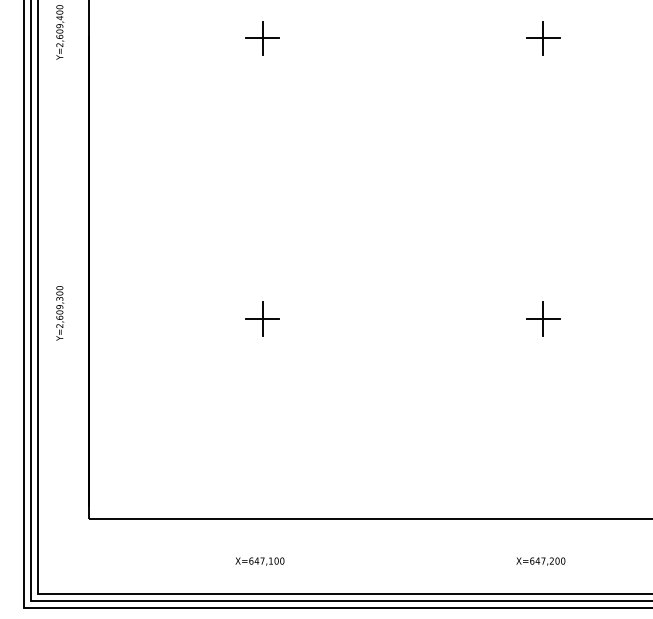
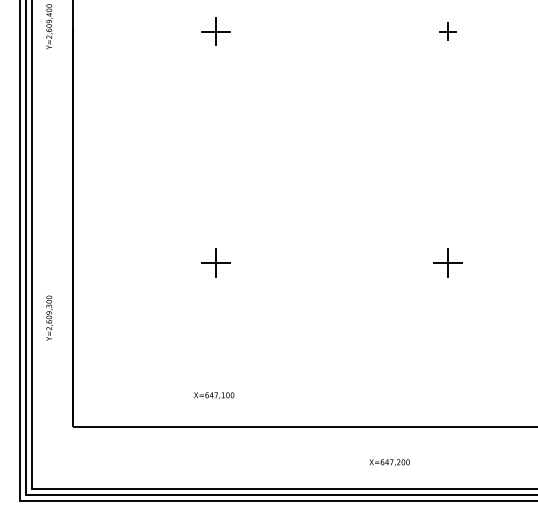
part: (543, 38) -> (447, 31), size x0.6
text: (60, 312) -> (49, 317), moved
text: (260, 561) -> (214, 395), moved
text: (540, 561) -> (389, 462), moved

